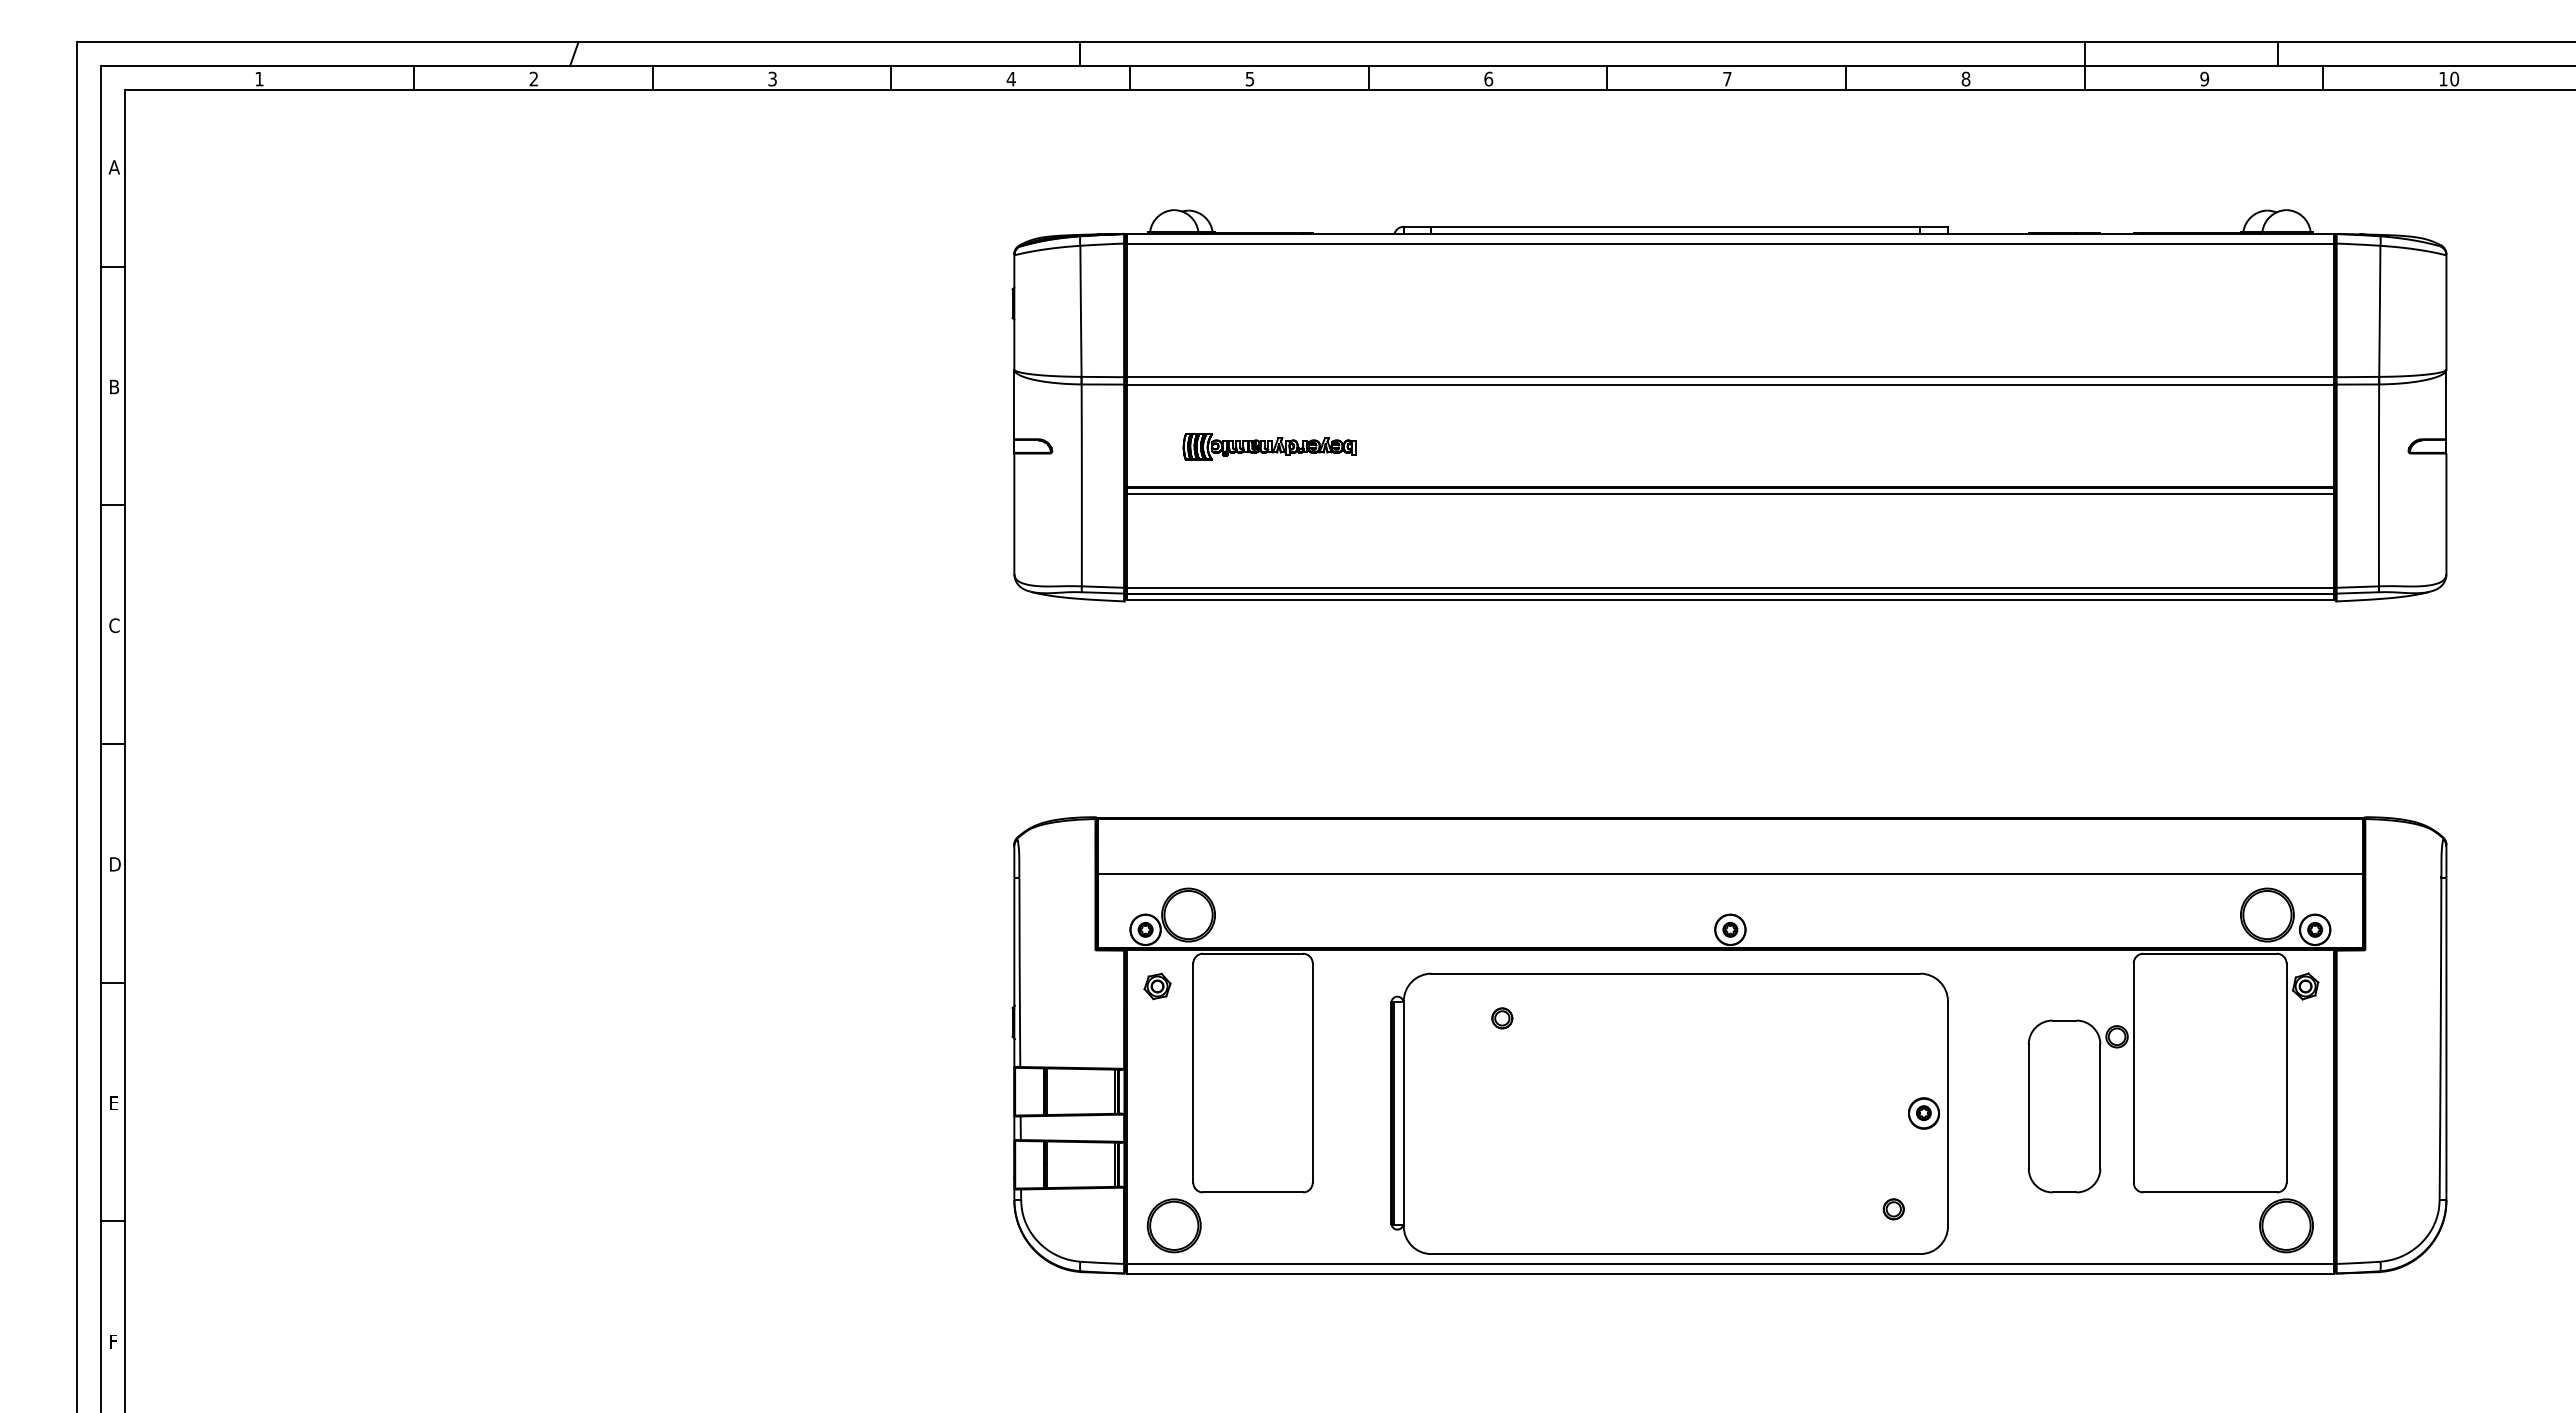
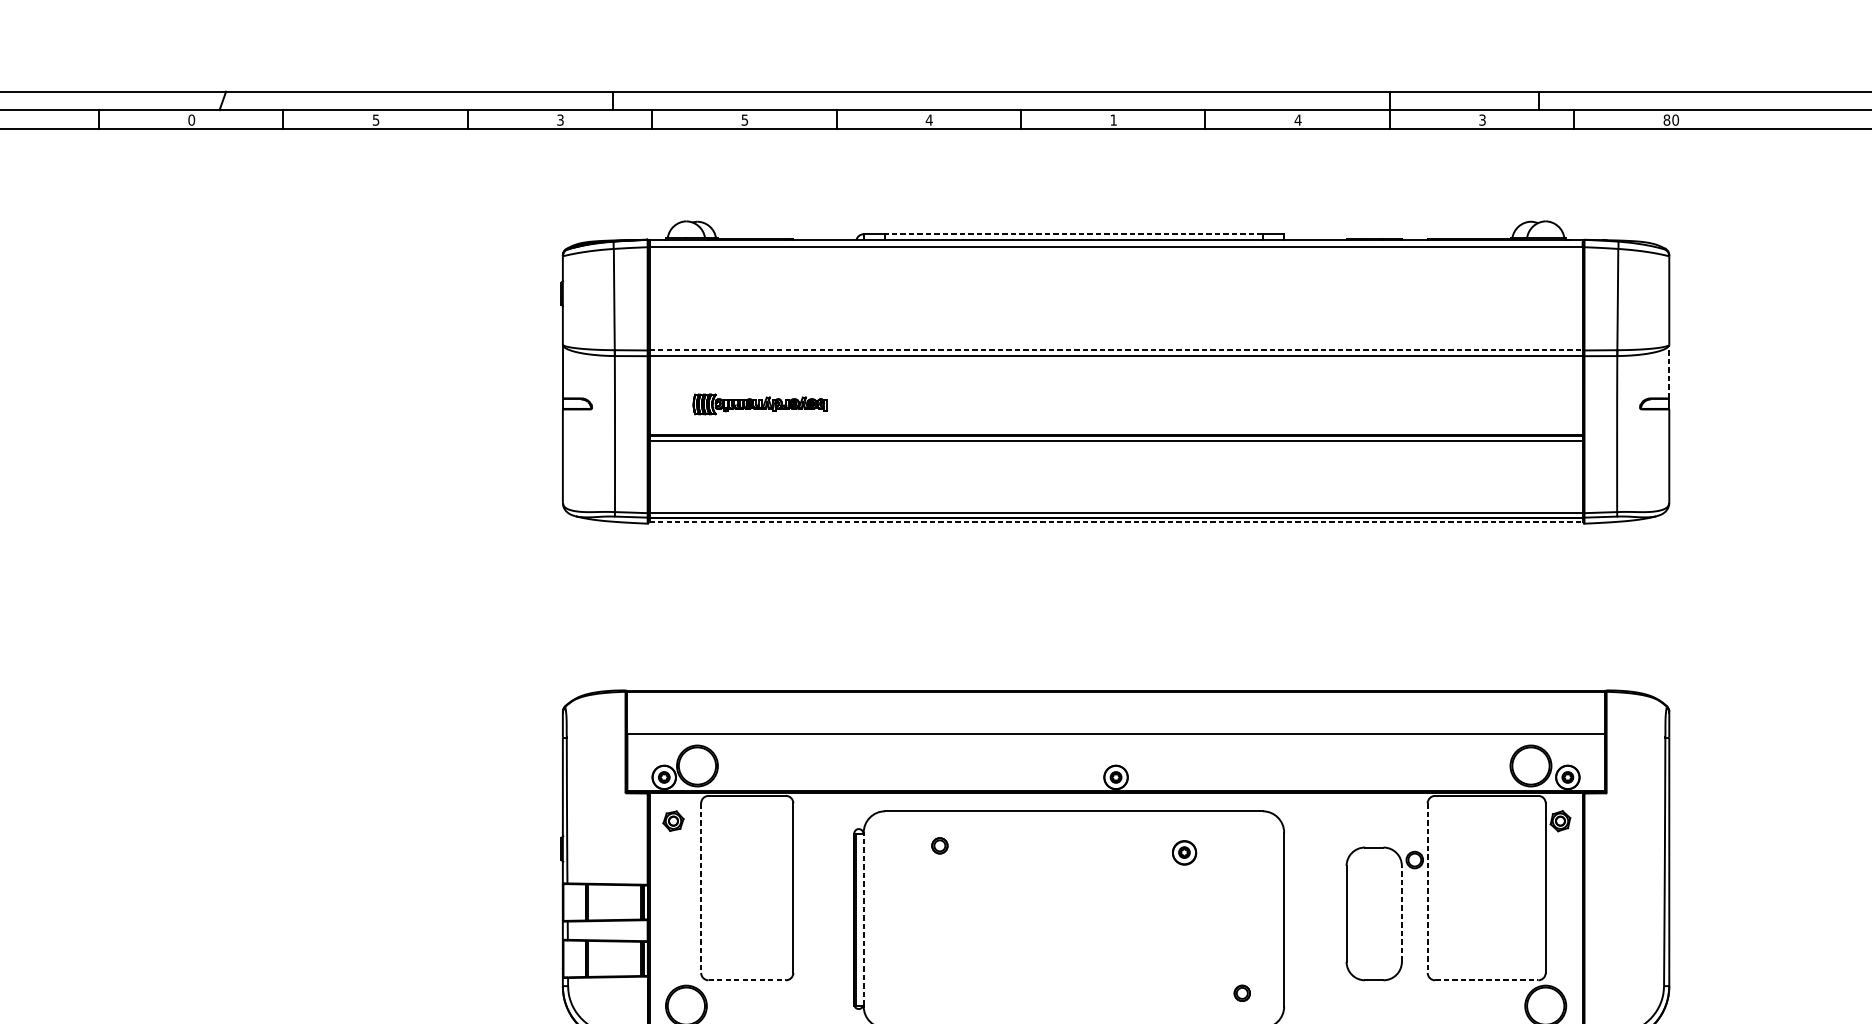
text: (533, 78) -> (191, 119), 2 -> 0
text: (772, 78) -> (376, 119), 3 -> 5
text: (1010, 78) -> (559, 119), 4 -> 3
text: (1488, 78) -> (929, 119), 6 -> 4
text: (1965, 78) -> (1297, 119), 8 -> 4
text: (2204, 78) -> (1482, 119), 9 -> 3
text: (2443, 78) -> (1667, 119), 10 -> 80
text: (1727, 79) -> (1113, 120), 7 -> 1
line: (1675, 226) -> (1073, 234), solid -> dashed
line: (1730, 377) -> (1116, 350), solid -> dashed
line: (2446, 404) -> (1669, 371), solid -> dashed
line: (1730, 599) -> (1116, 522), solid -> dashed
line: (1193, 1073) -> (701, 888), solid -> dashed
line: (2133, 1073) -> (1427, 888), solid -> dashed
line: (2100, 1106) -> (1402, 913), solid -> dashed
line: (1403, 1113) -> (863, 919), solid -> dashed
part: (1923, 1113) -> (1184, 852), moved
line: (1253, 1192) -> (747, 980), solid -> dashed
line: (2210, 1192) -> (1487, 980), solid -> dashed

